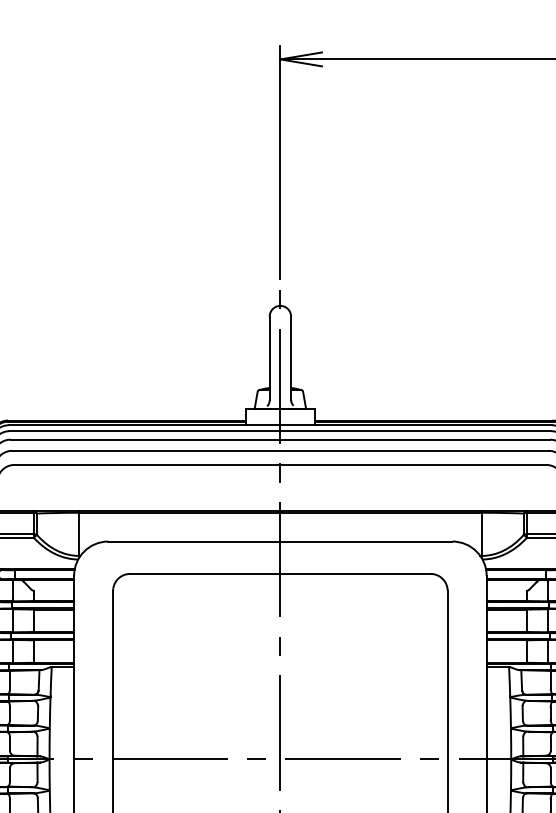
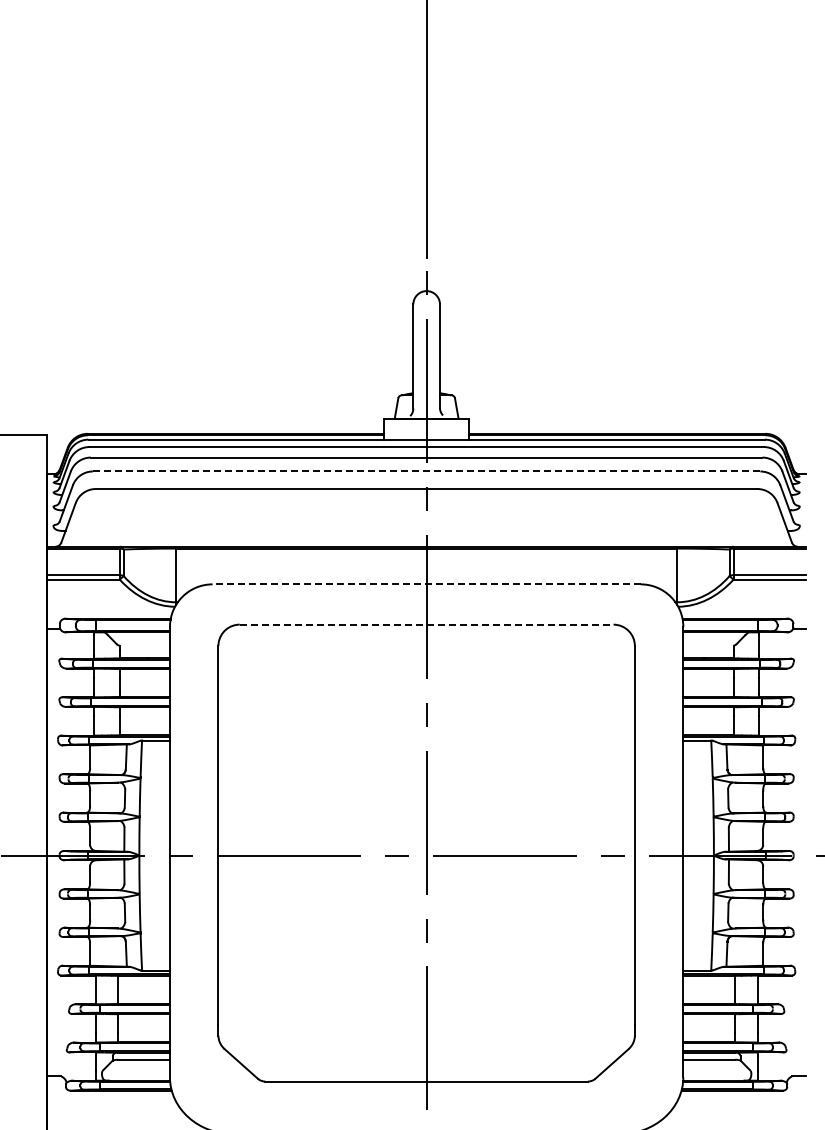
line: (280, 450) -> (426, 471), solid -> dashed
line: (280, 541) -> (426, 584), solid -> dashed
line: (280, 573) -> (426, 624), solid -> dashed

